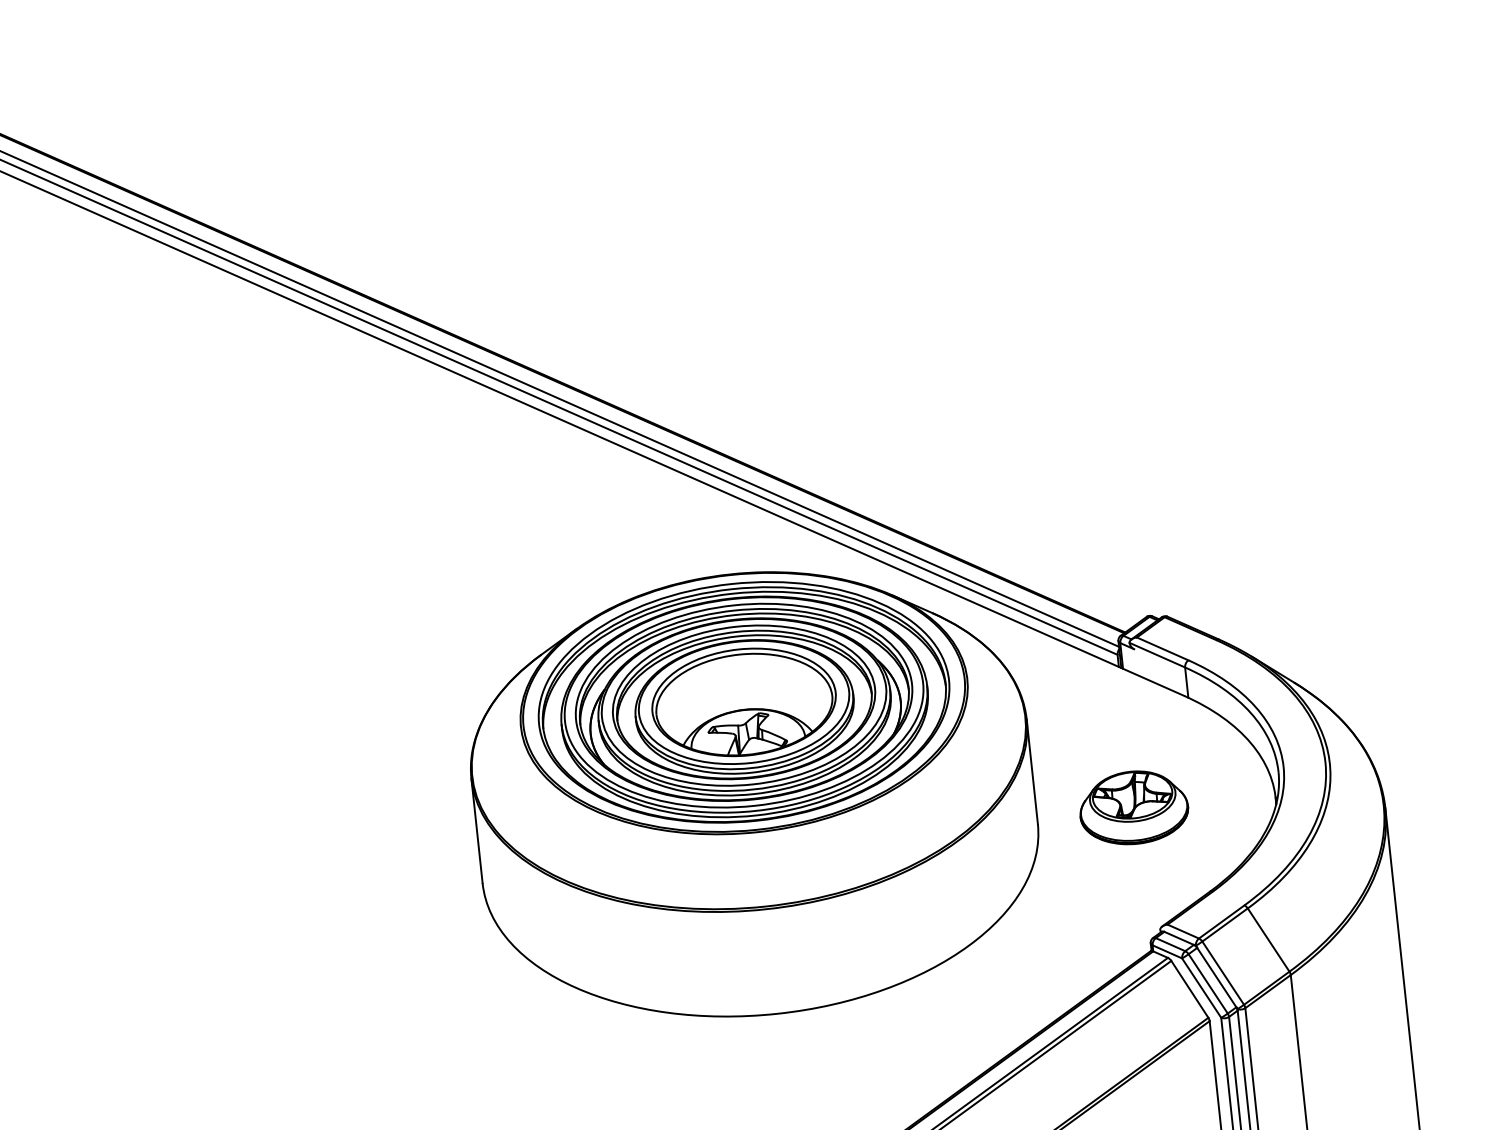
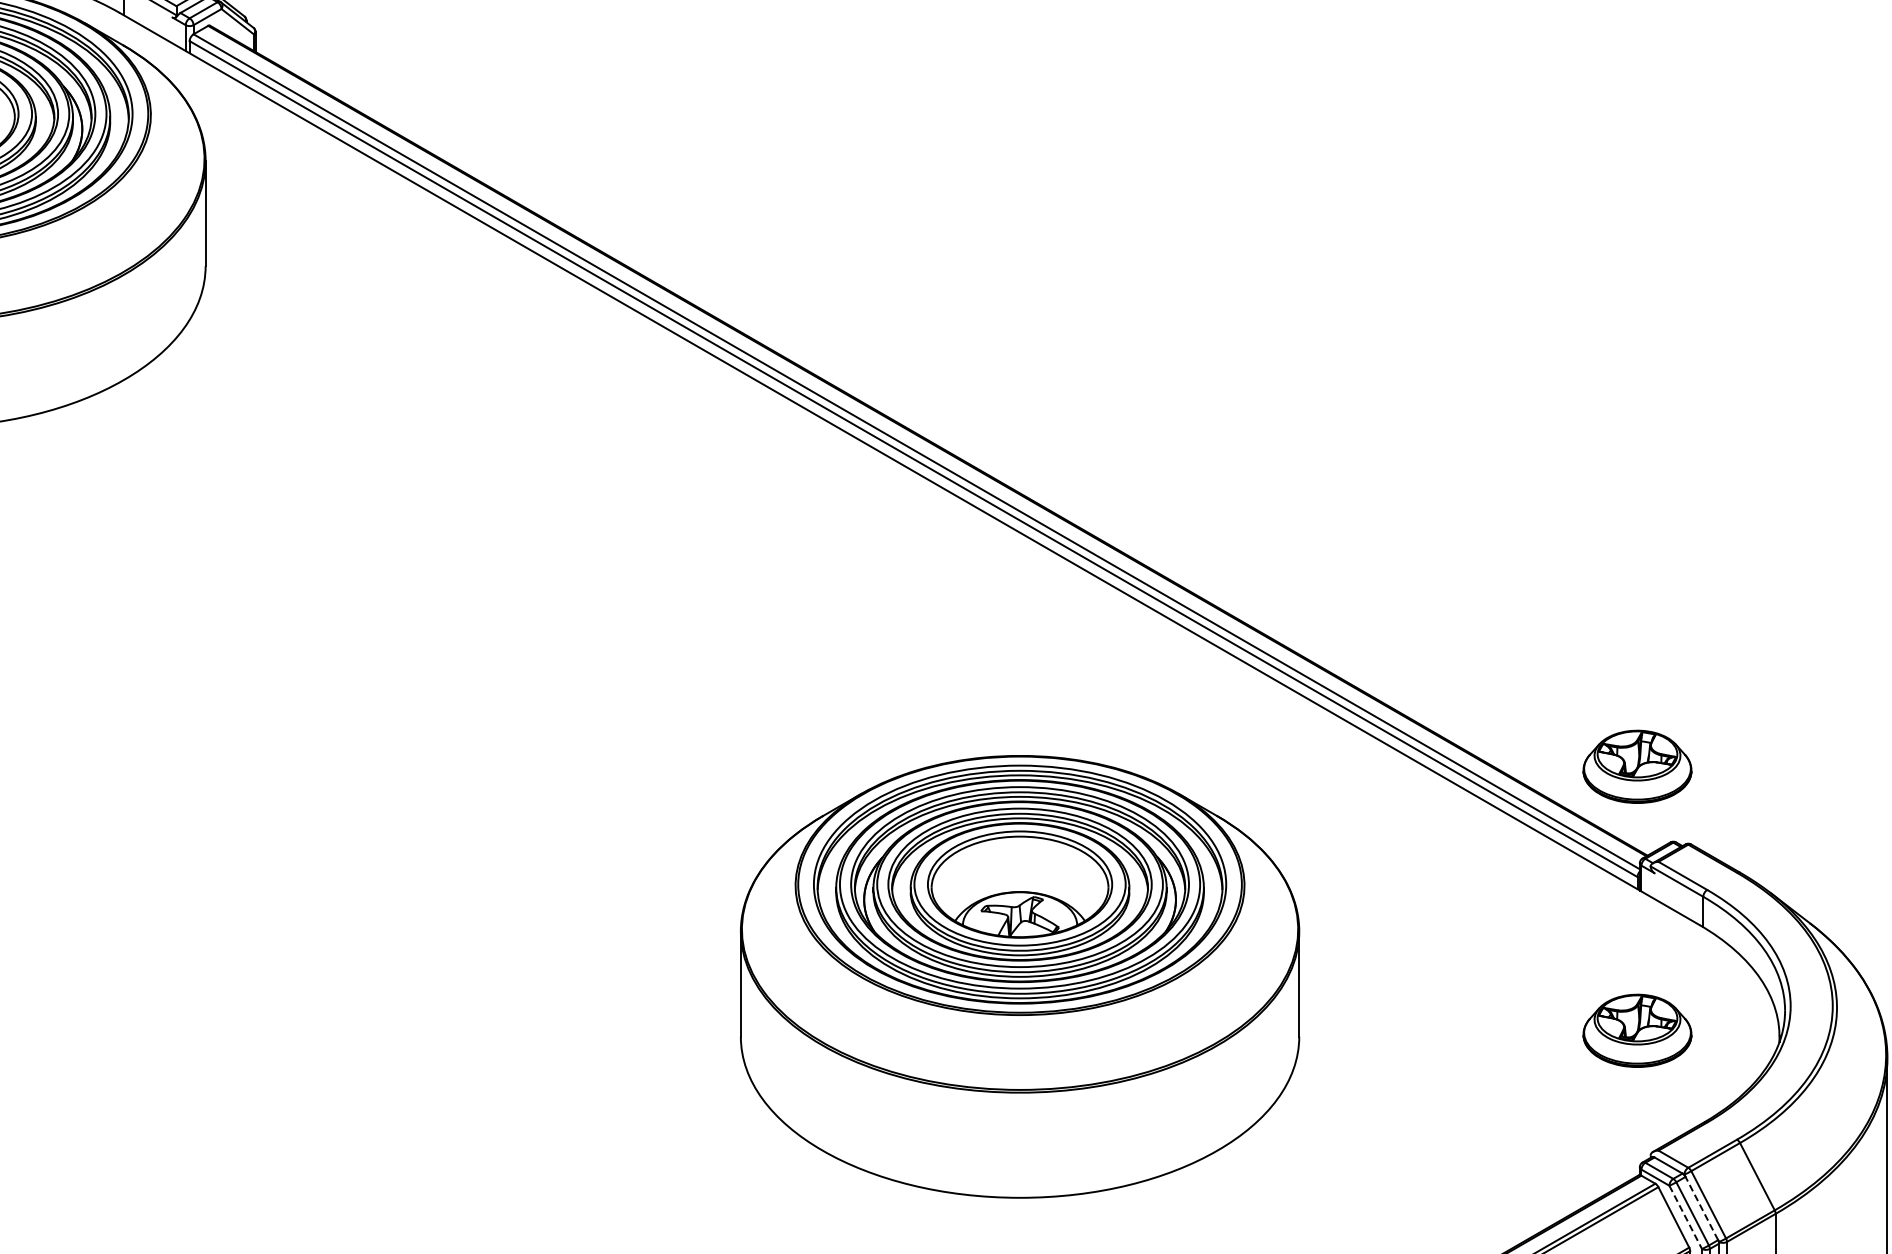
part: (1105, 544) -> (1637, 766), added
part: (754, 793) -> (1020, 976), moved
line: (1216, 977) -> (1701, 1208), solid -> dashed
line: (1201, 988) -> (1685, 1217), solid -> dashed

